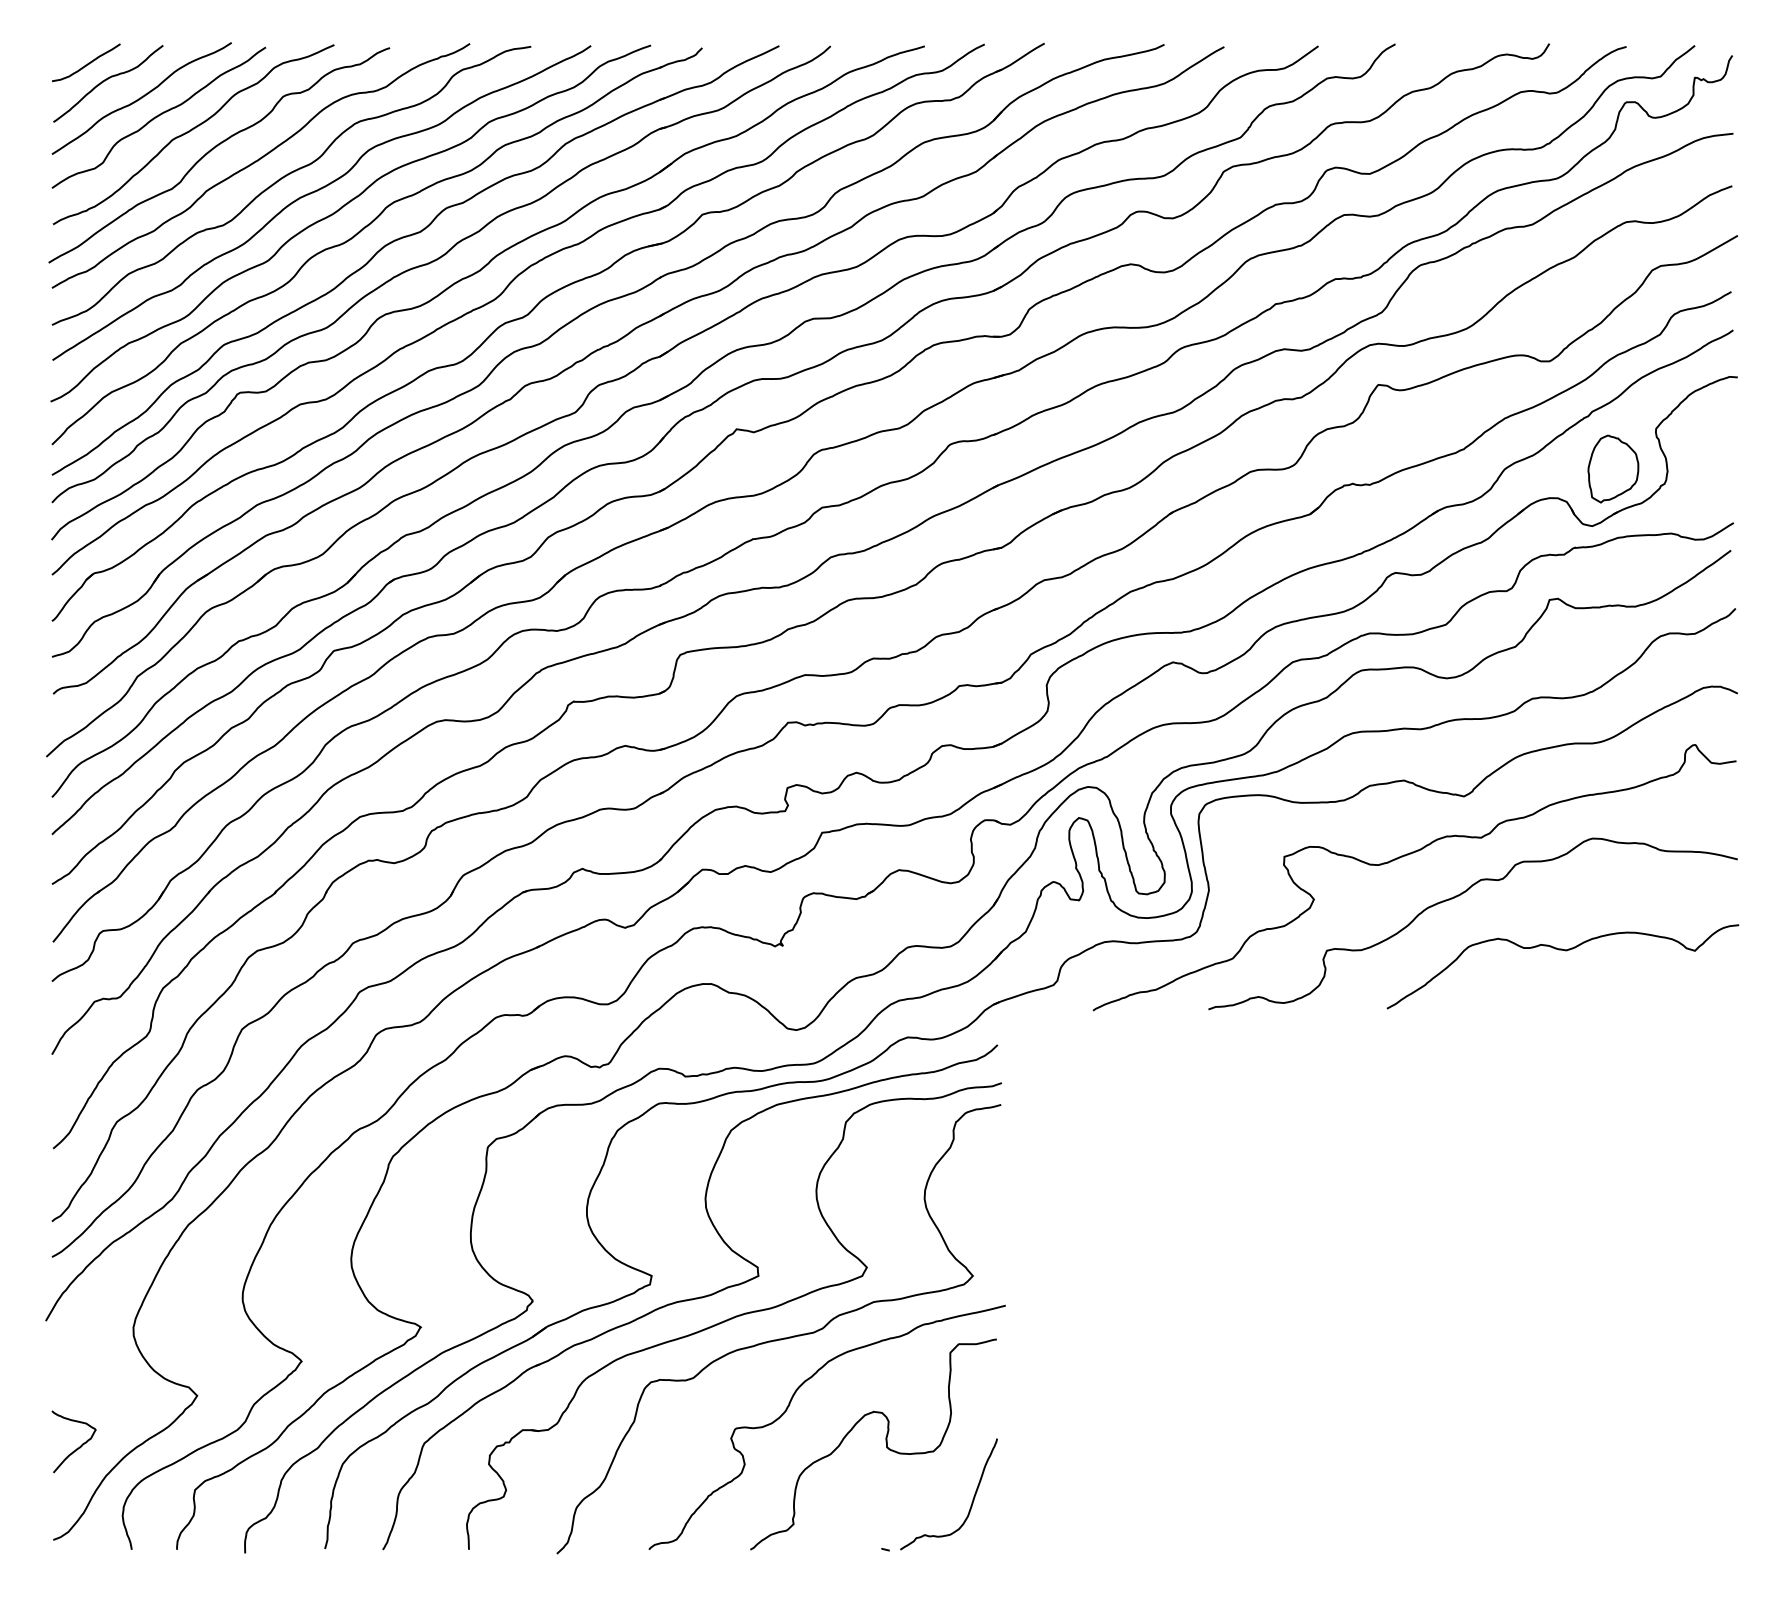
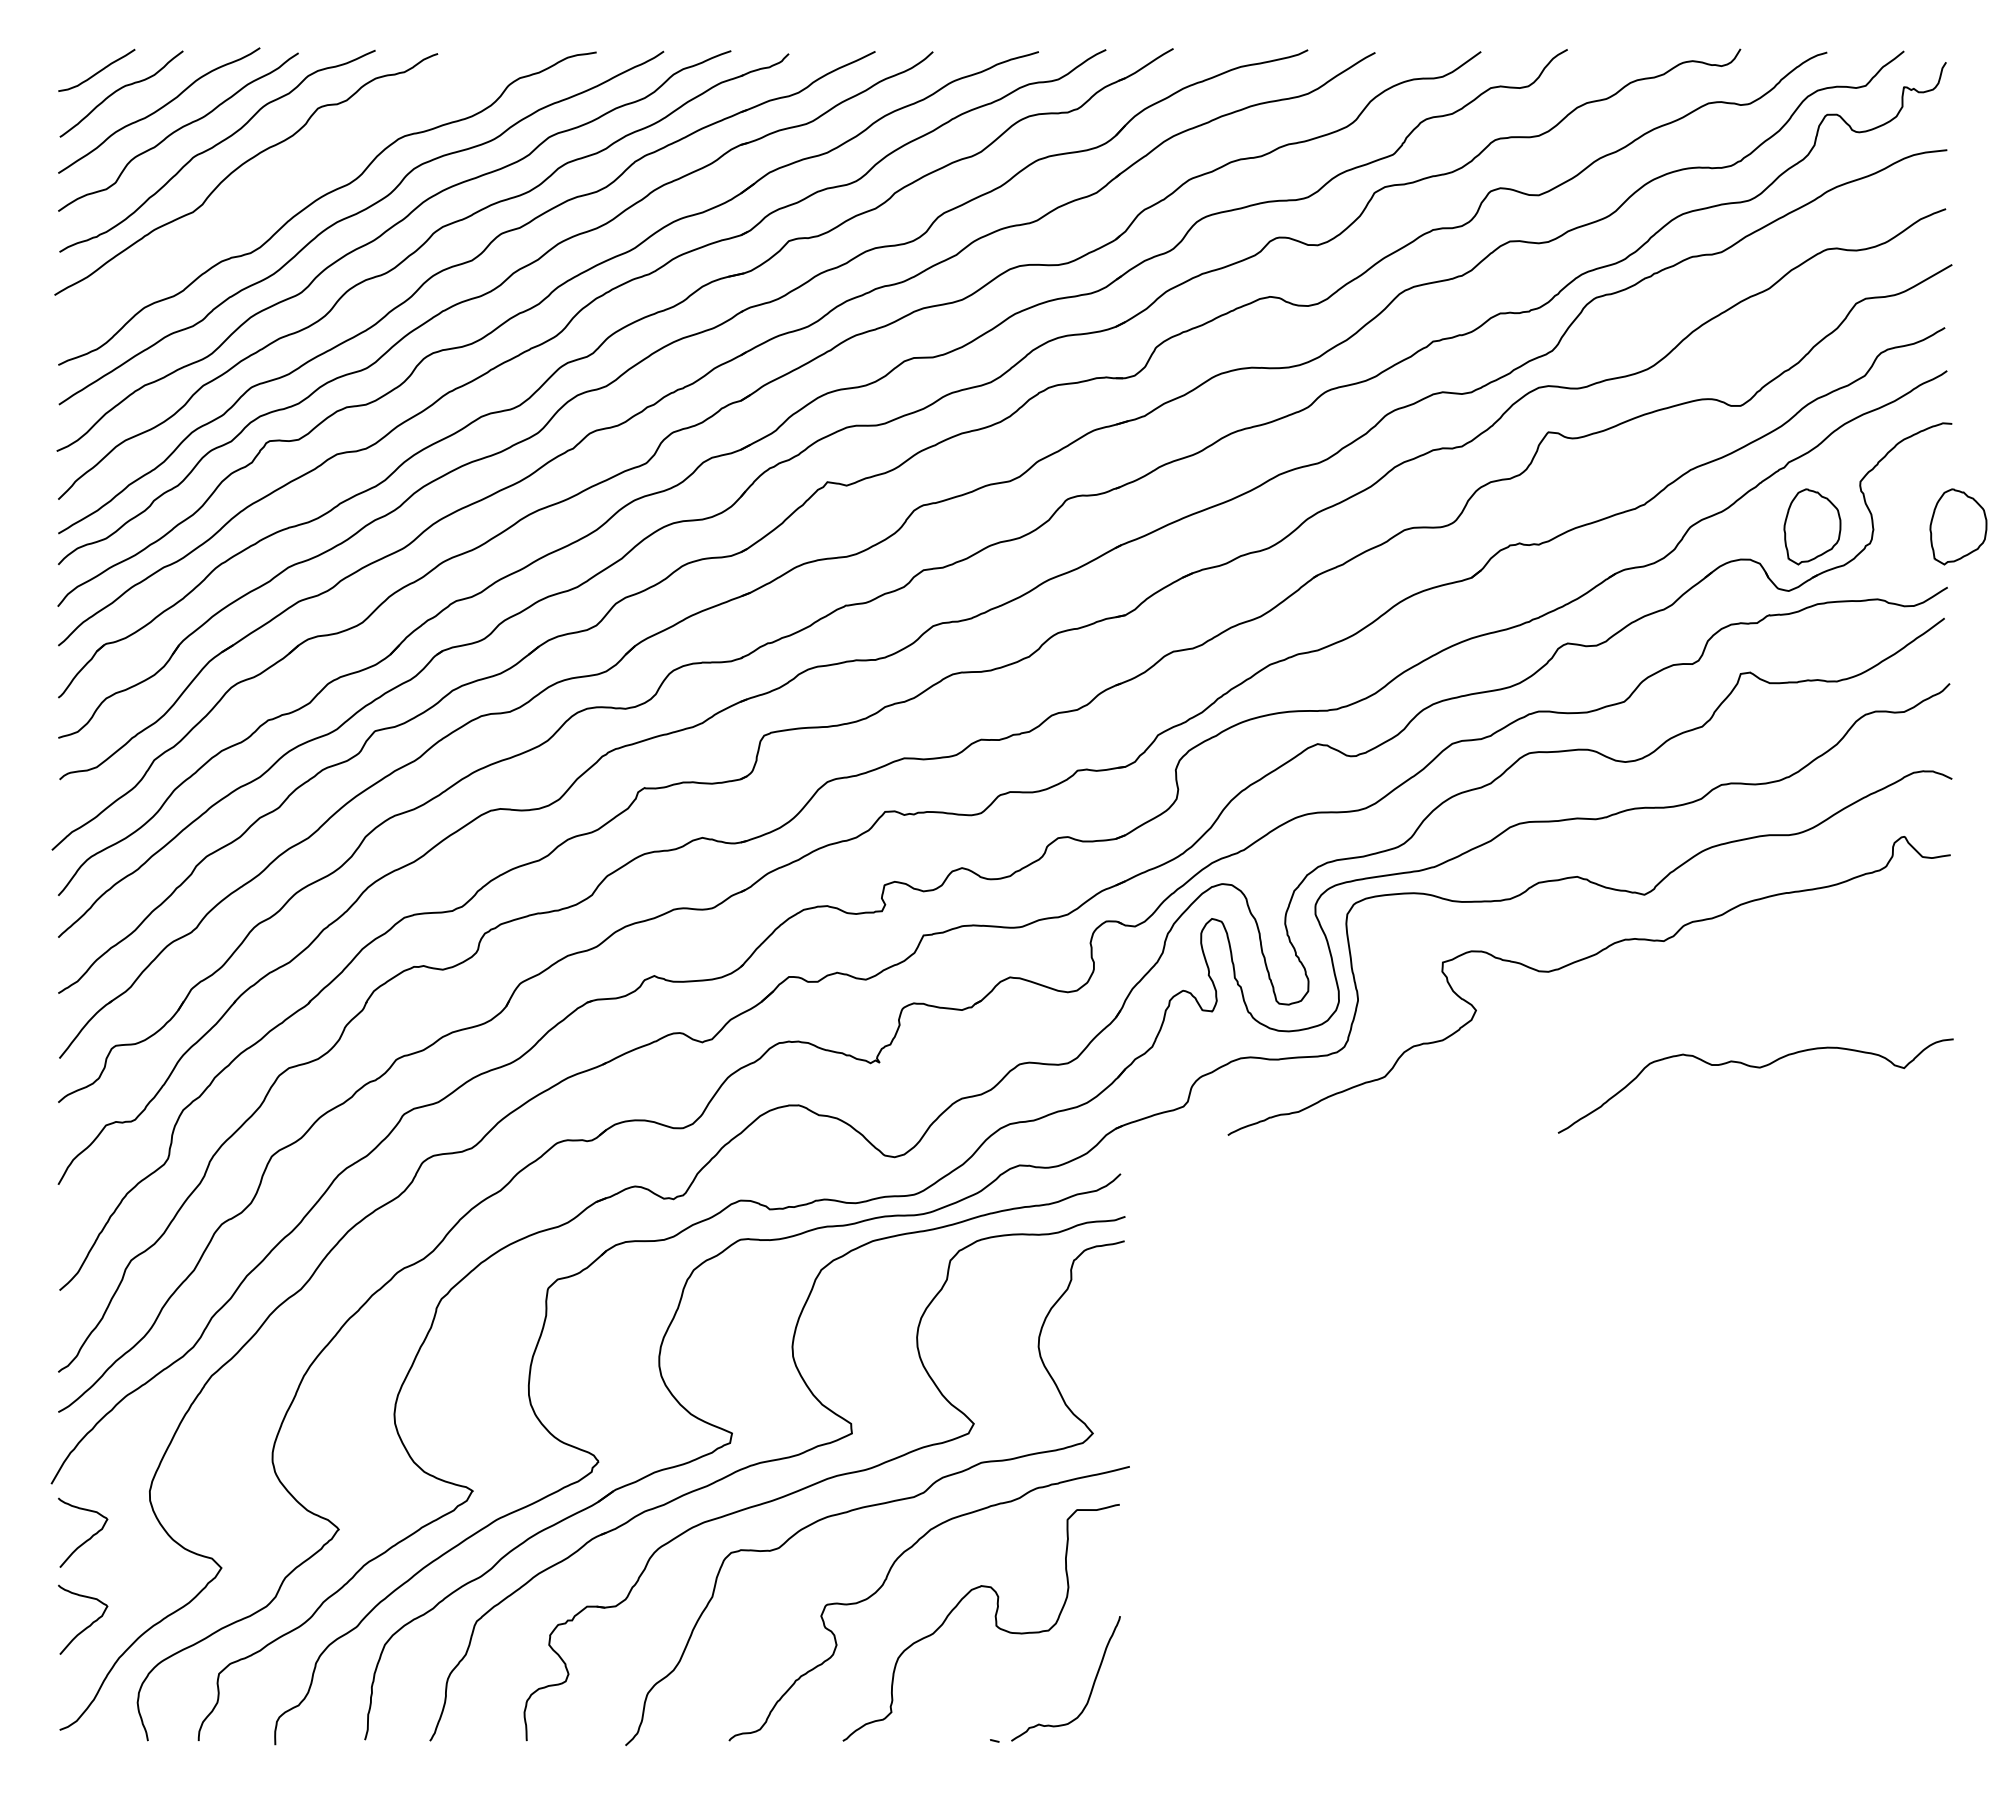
curve: (257, 161) -> (289, 181), removed
part: (1743, 468) -> (1958, 526), added
curve: (1459, 895) -> (1639, 1006), removed
curve: (78, 1369) -> (88, 1538), added

